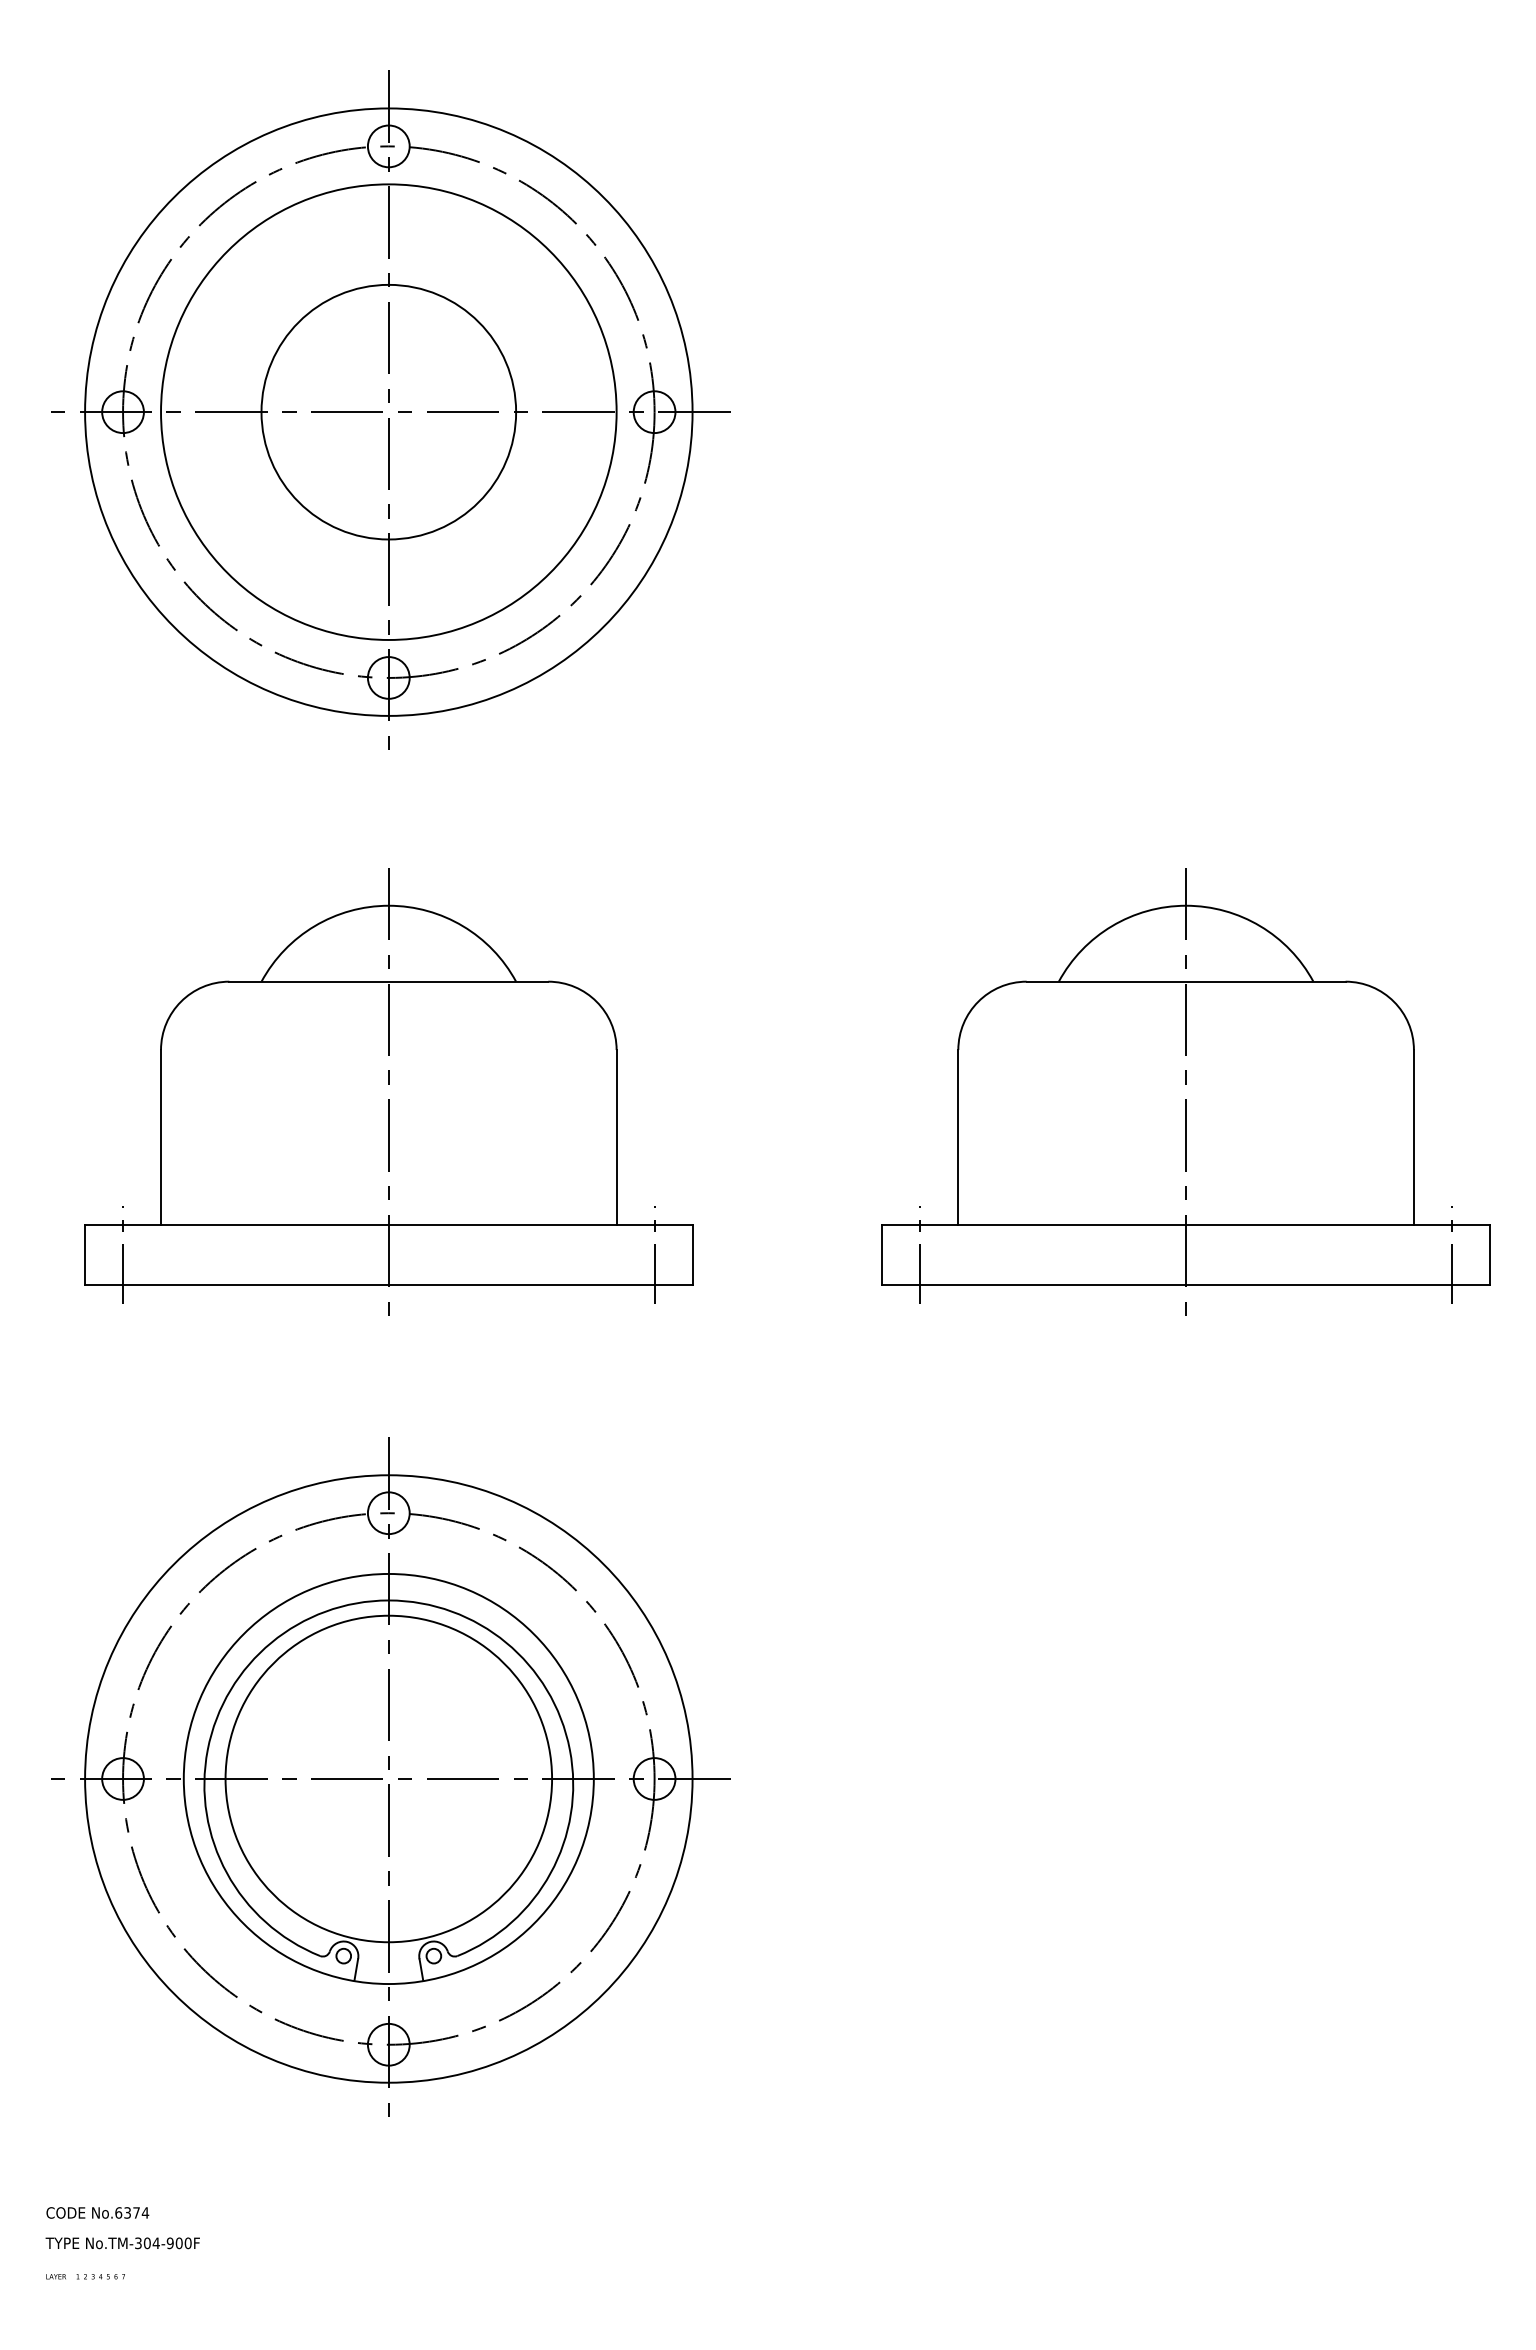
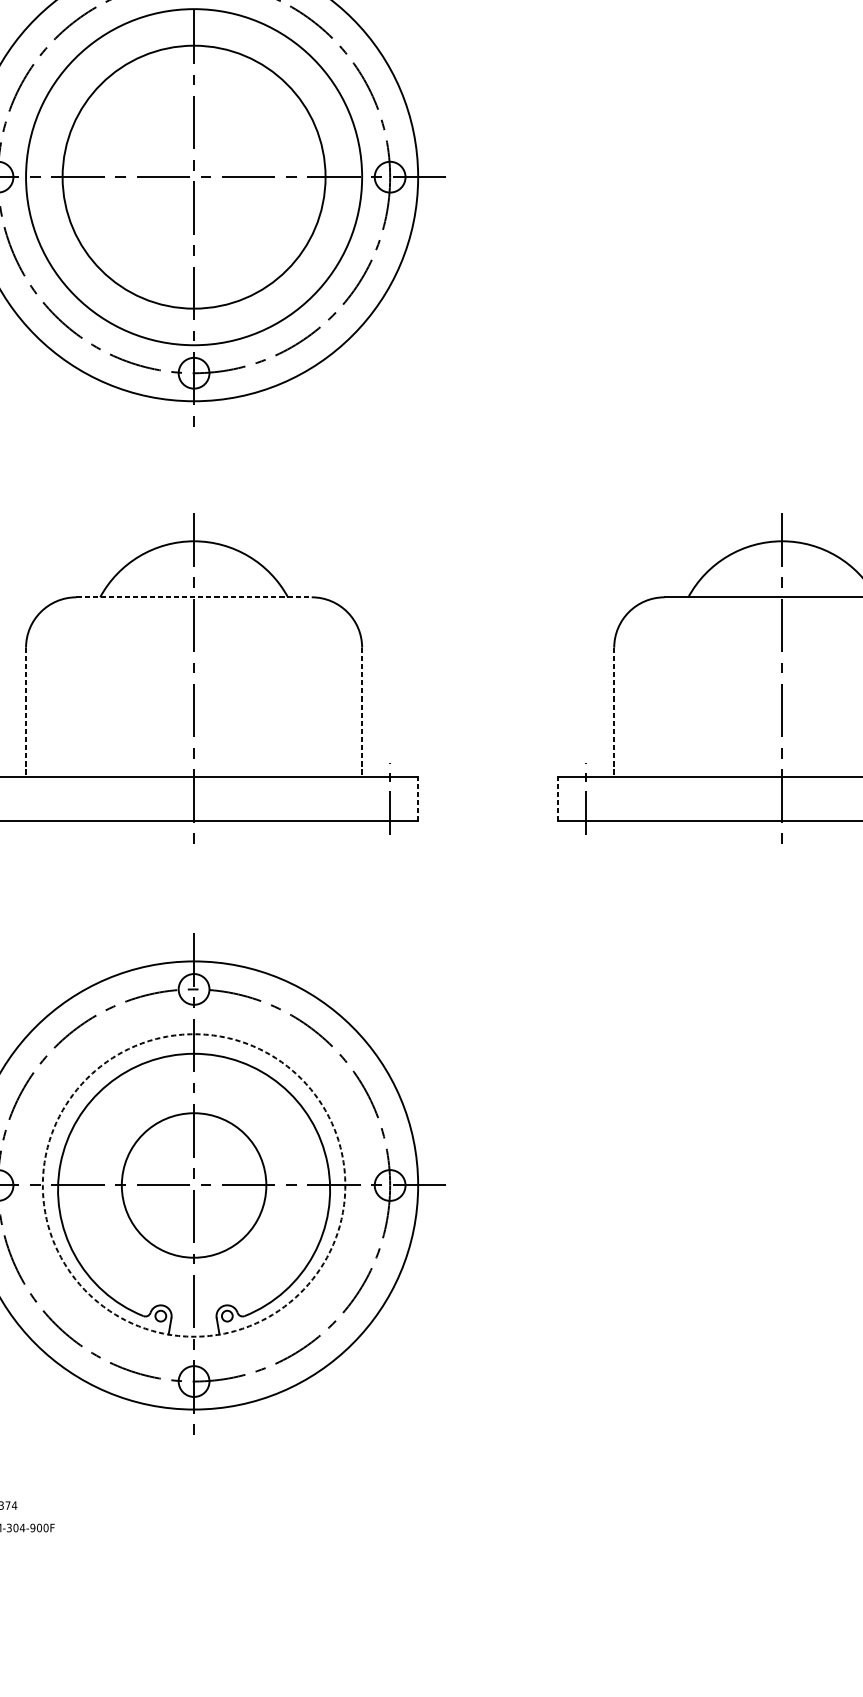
circle: (388, 411) -> (193, 176), size x1.4
line: (389, 981) -> (194, 597), solid -> dashed
line: (161, 1137) -> (26, 712), solid -> dashed
line: (616, 1137) -> (362, 712), solid -> dashed
line: (958, 1137) -> (614, 712), solid -> dashed
line: (692, 1254) -> (418, 798), solid -> dashed
line: (882, 1254) -> (558, 798), solid -> dashed
circle: (388, 1778) -> (193, 1185), size x0.6
circle: (388, 1778) -> (193, 1185), solid -> dashed

